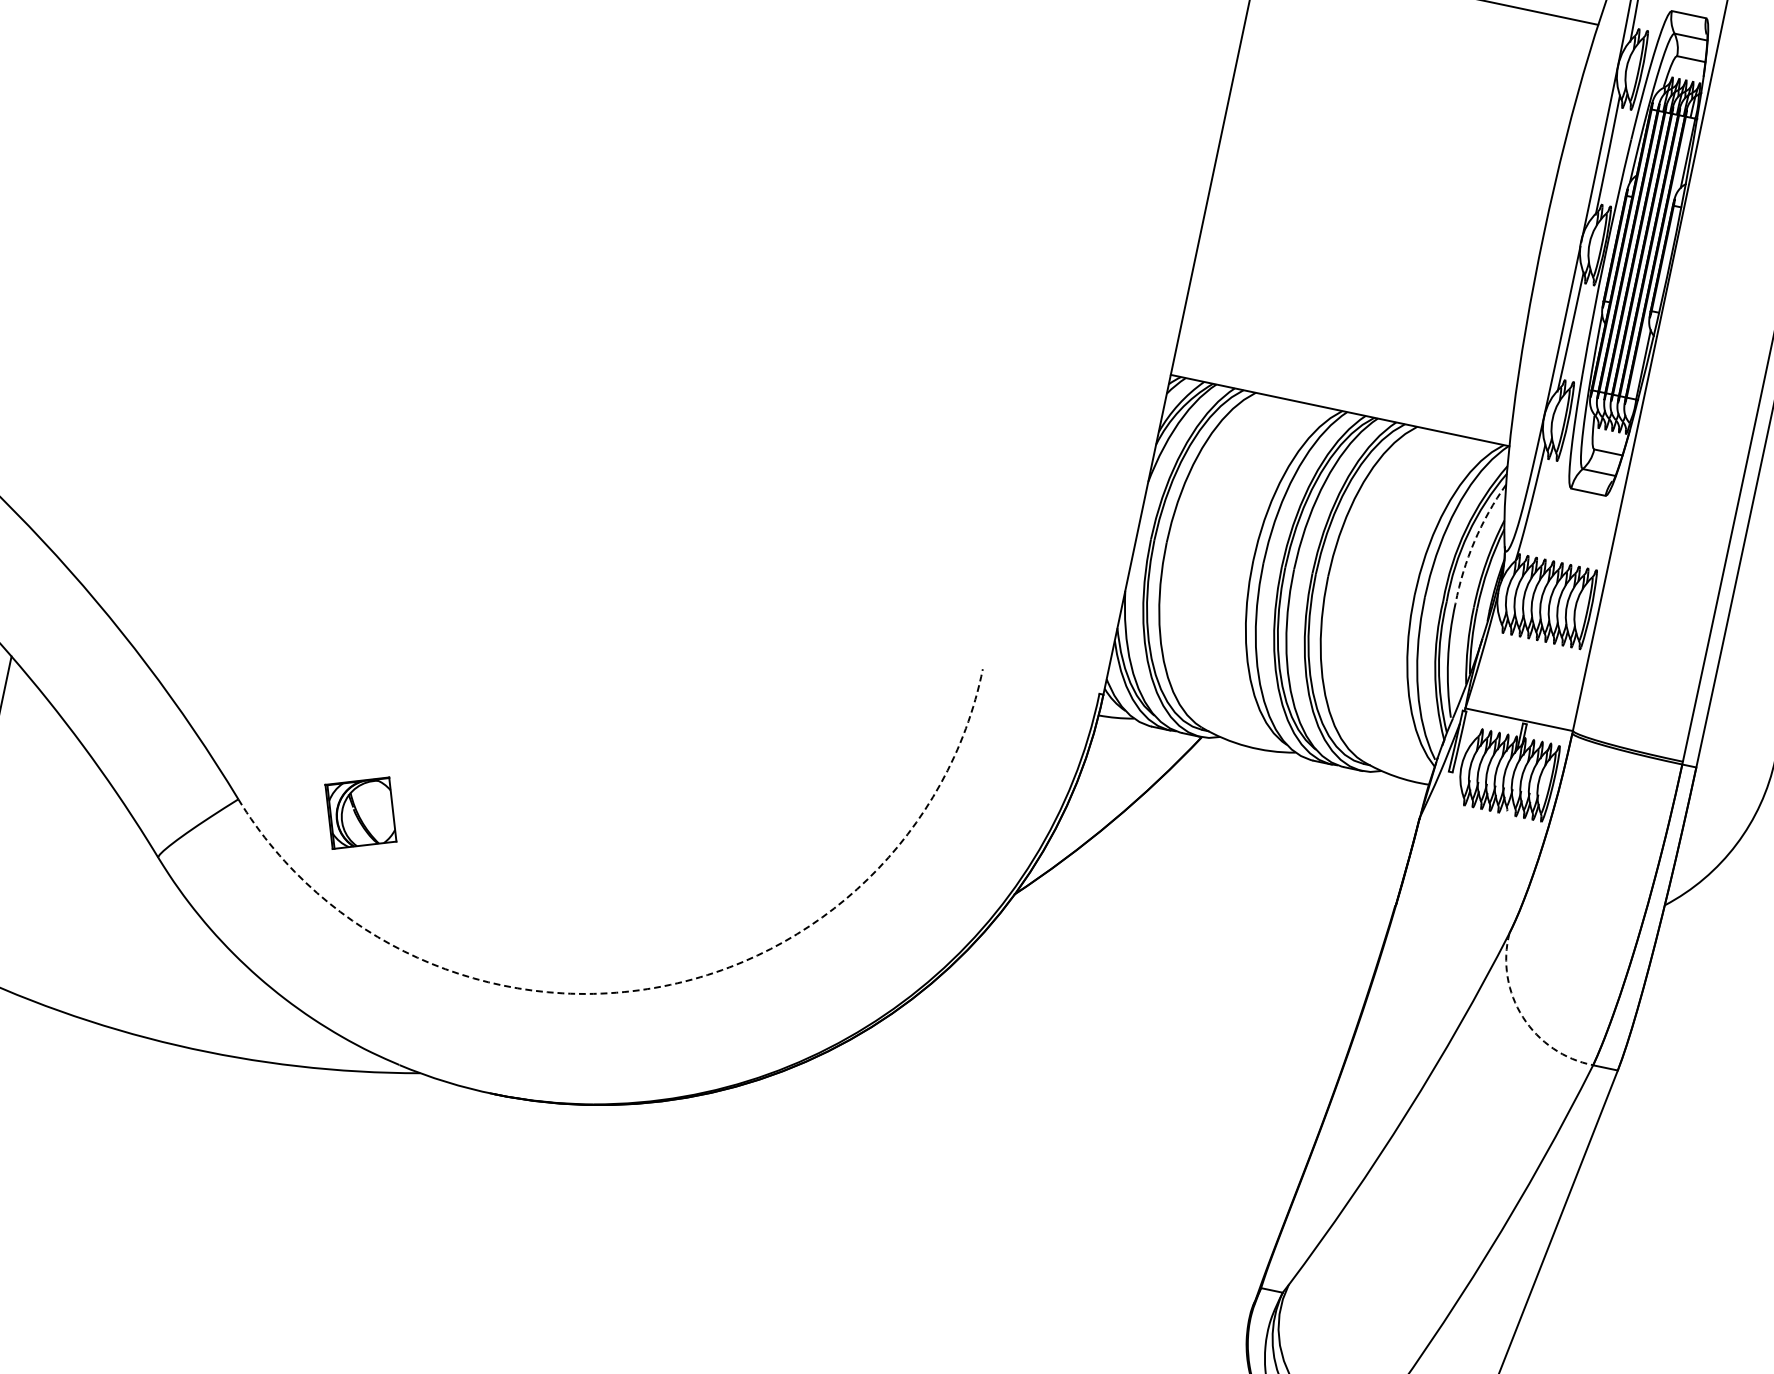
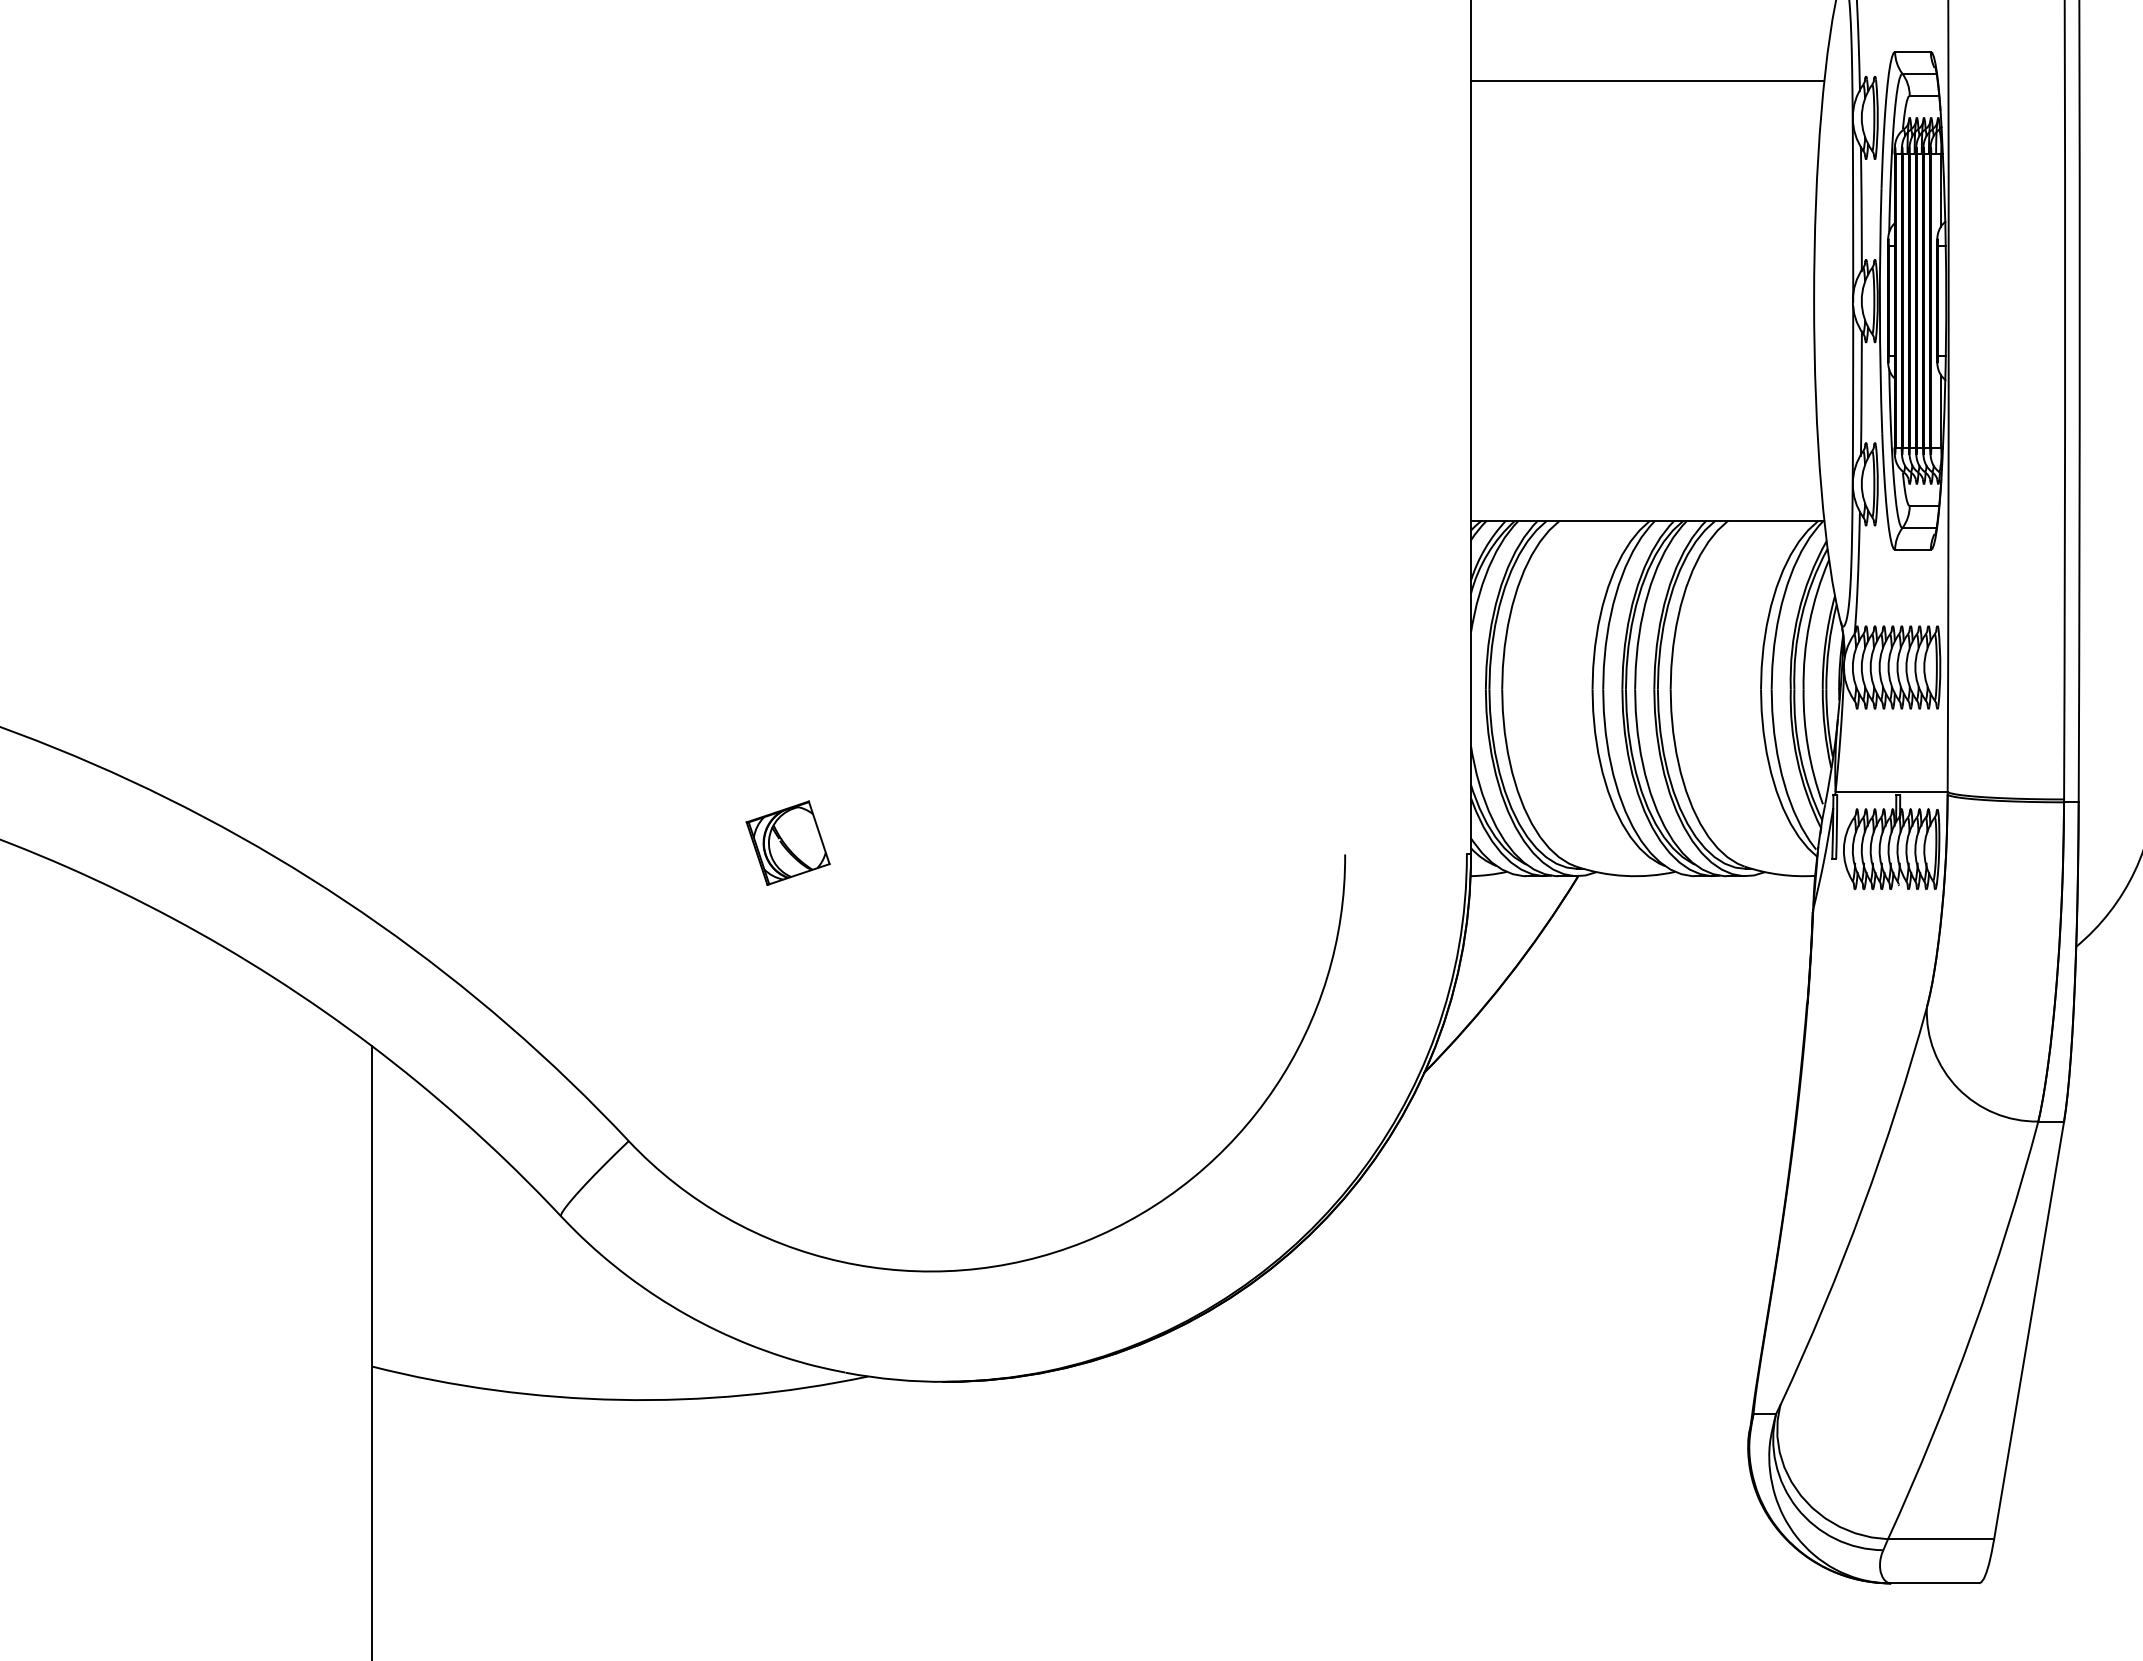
arc: (1474, 541) -> (1809, 623), dashed -> solid
part: (360, 812) -> (787, 842), moved
arc: (654, 987) -> (1084, 1241), dashed -> solid
arc: (1523, 1017) -> (1958, 1088), dashed -> solid

